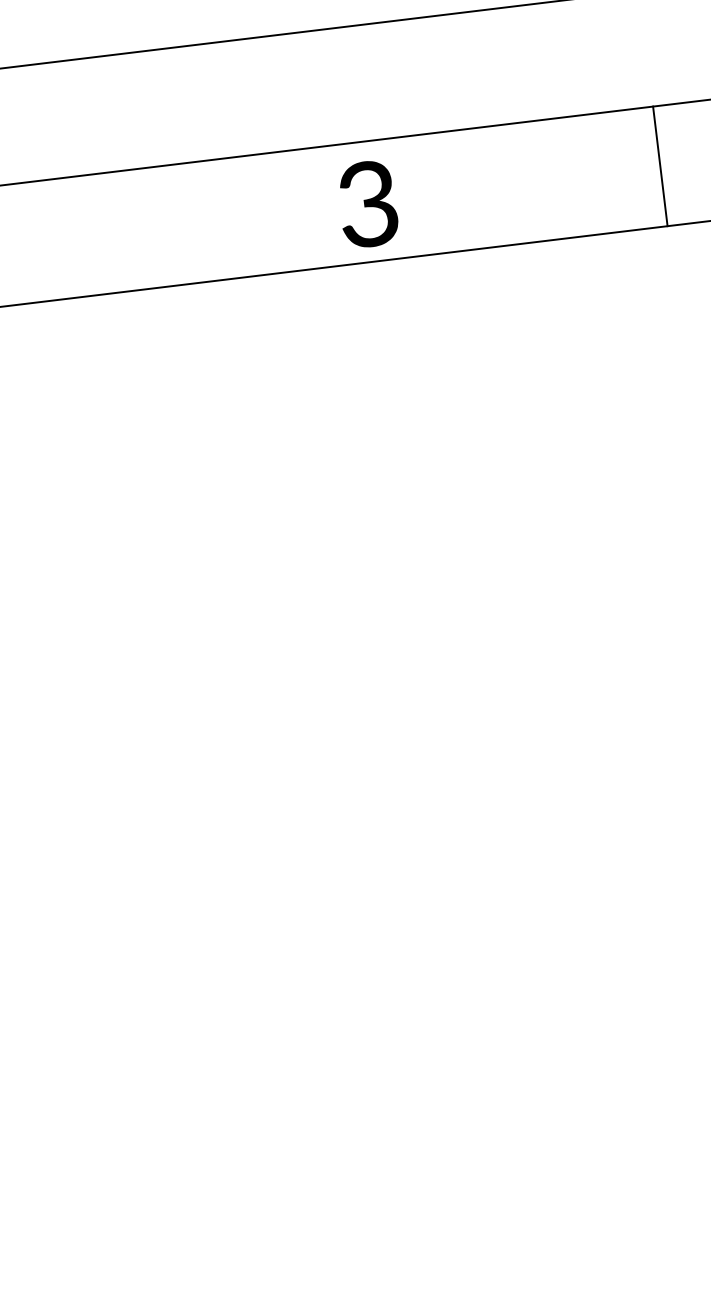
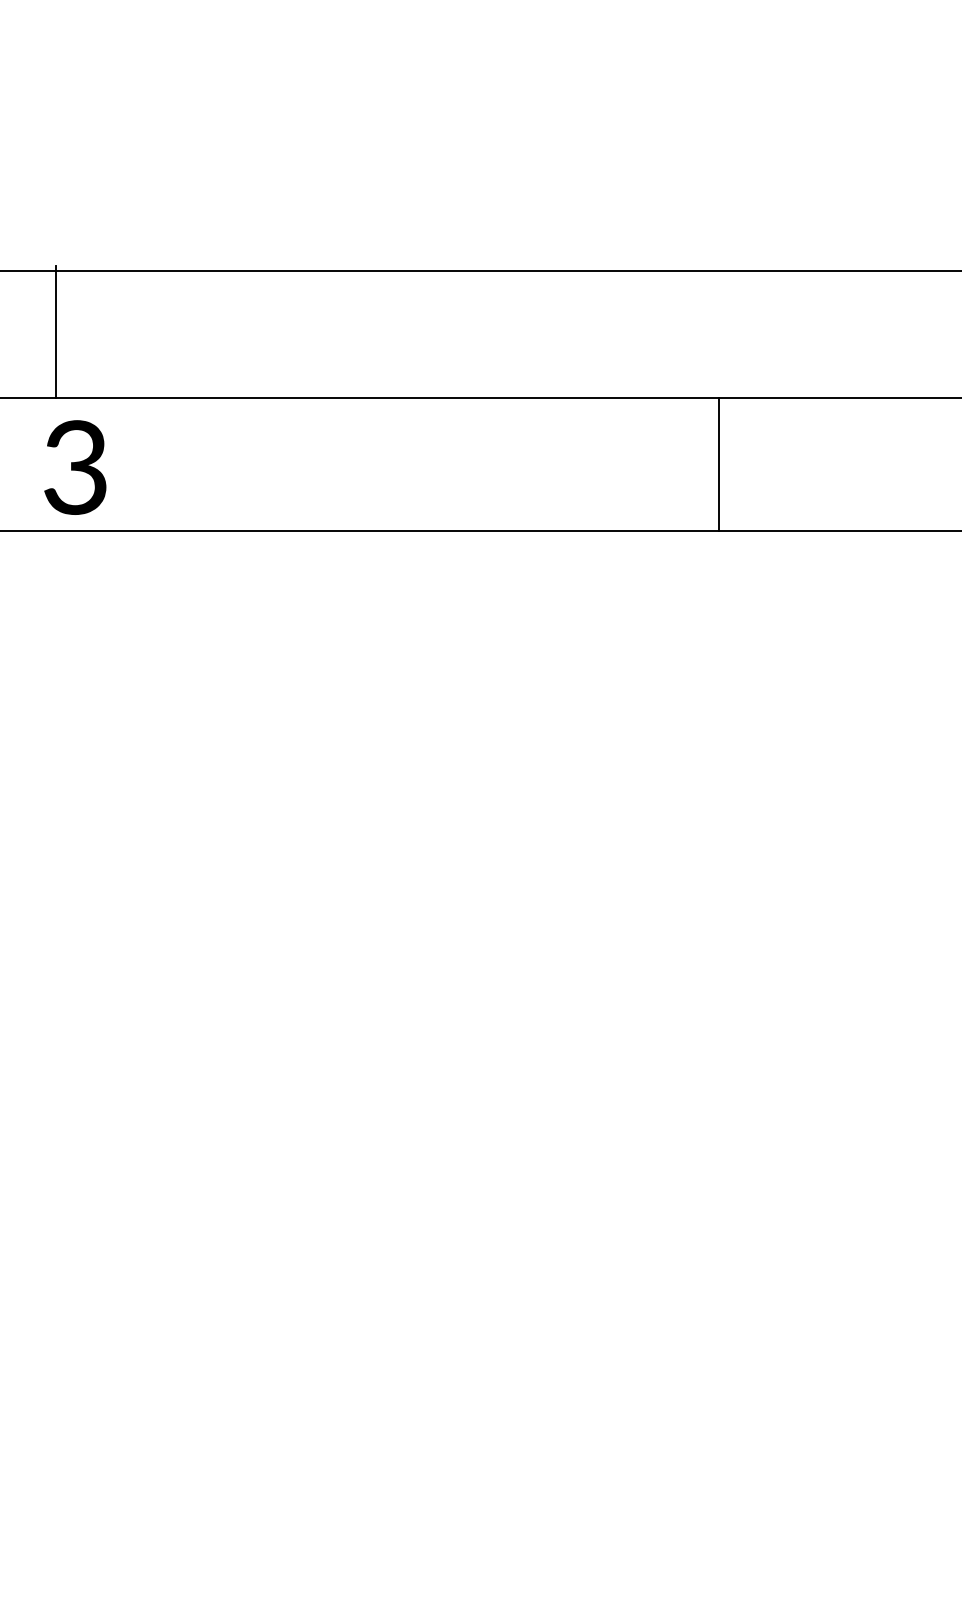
line: (47, 118) -> (55, 331), added
text: (368, 204) -> (75, 467), moved

